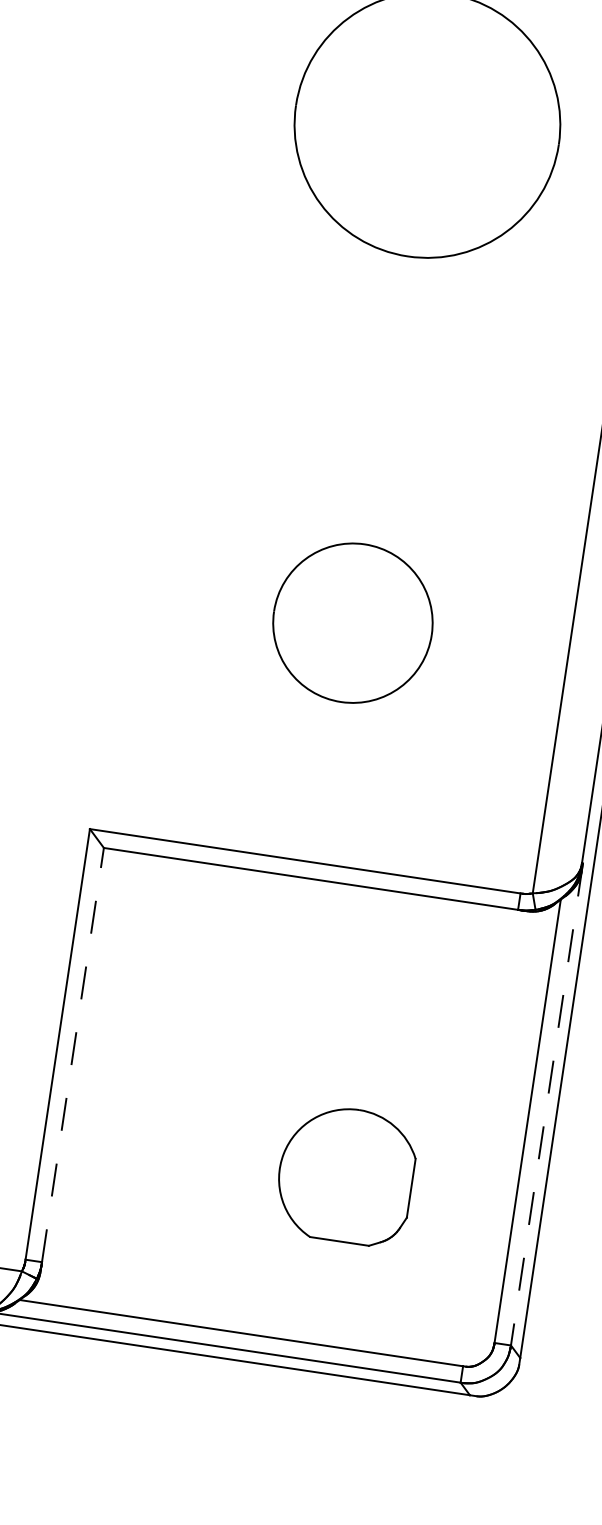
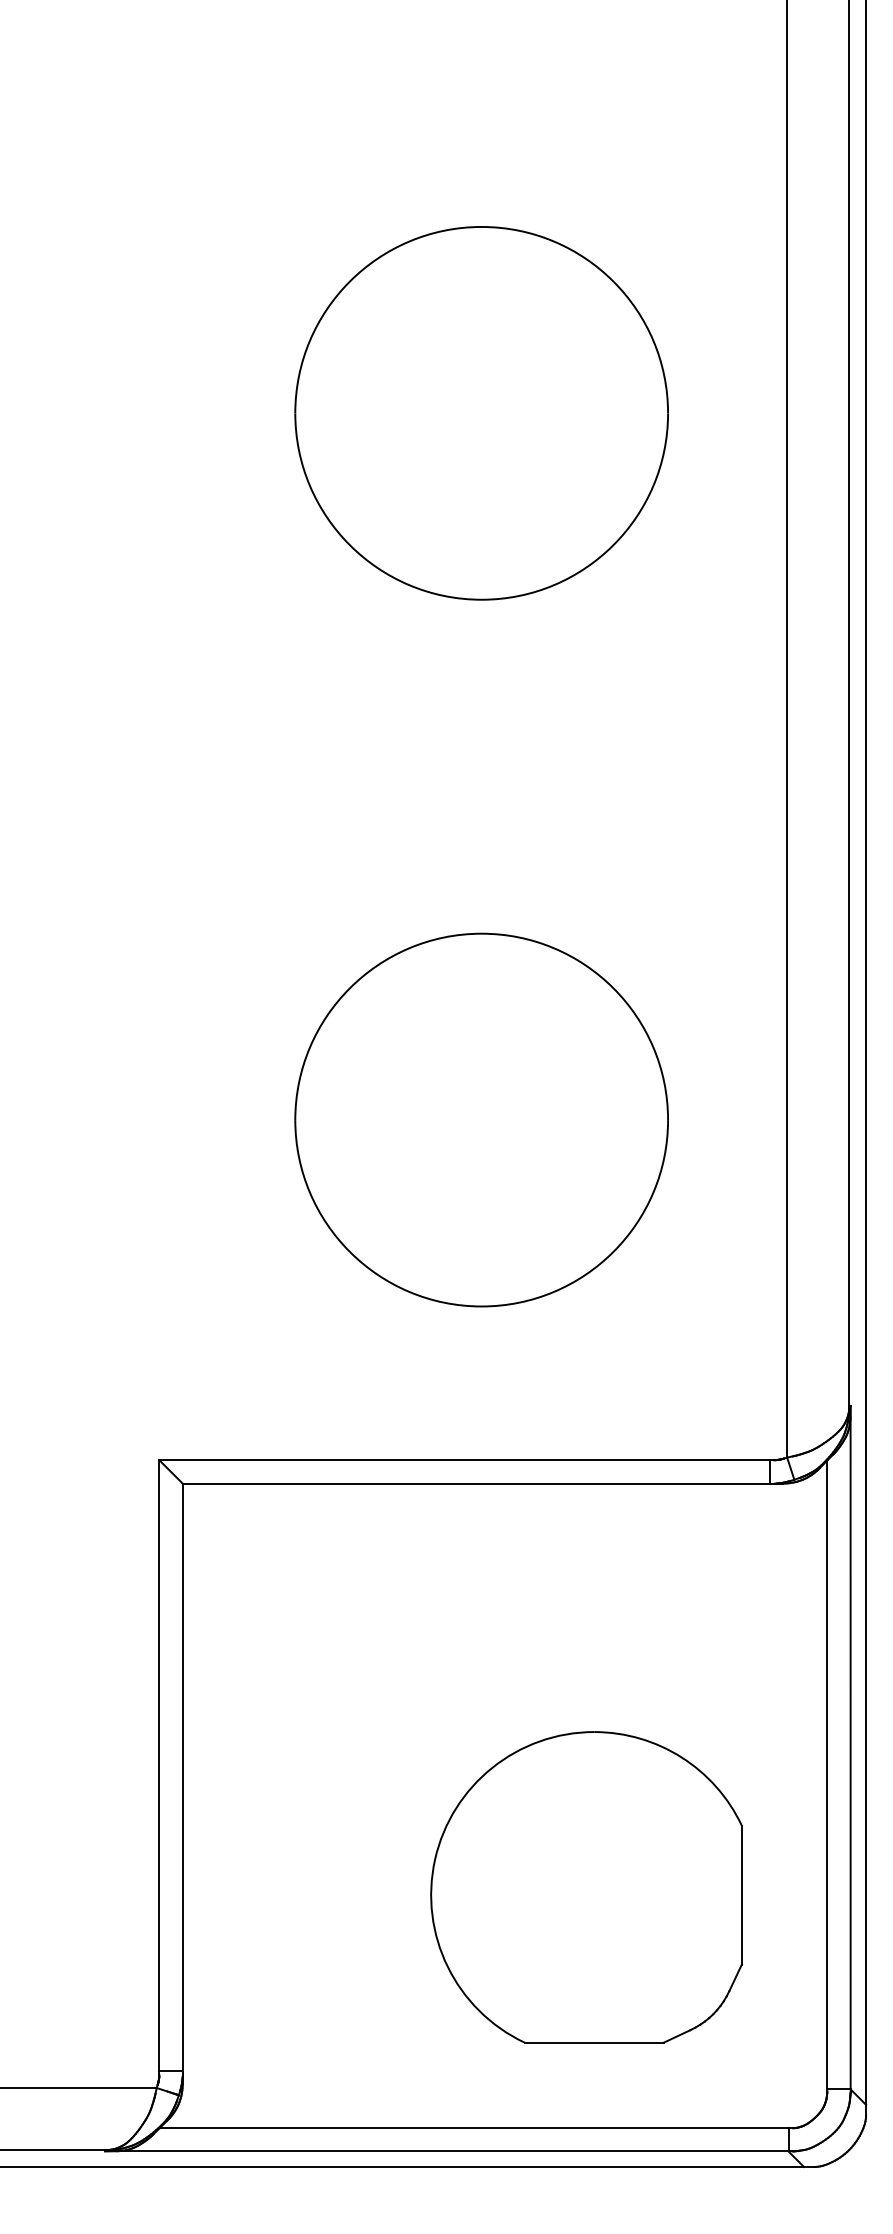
part: (352, 622) -> (481, 1119), size x1.67
line: (72, 1055) -> (182, 1777), dashed -> solid
line: (546, 1104) -> (850, 1747), dashed -> solid
part: (346, 1175) -> (586, 1887), size x1.67

